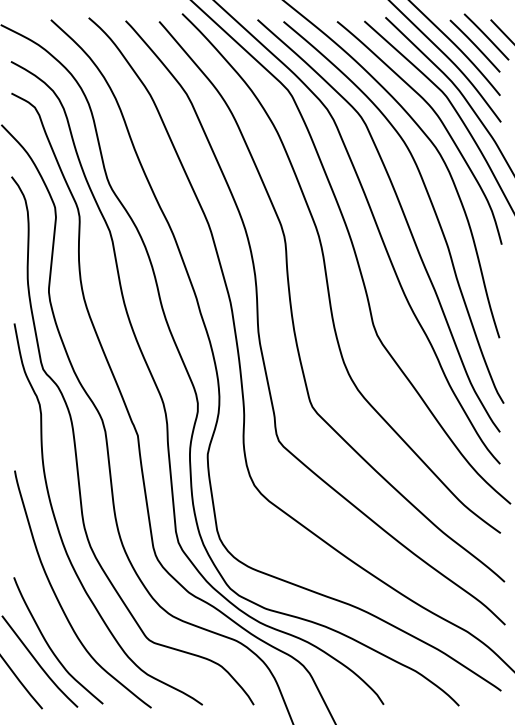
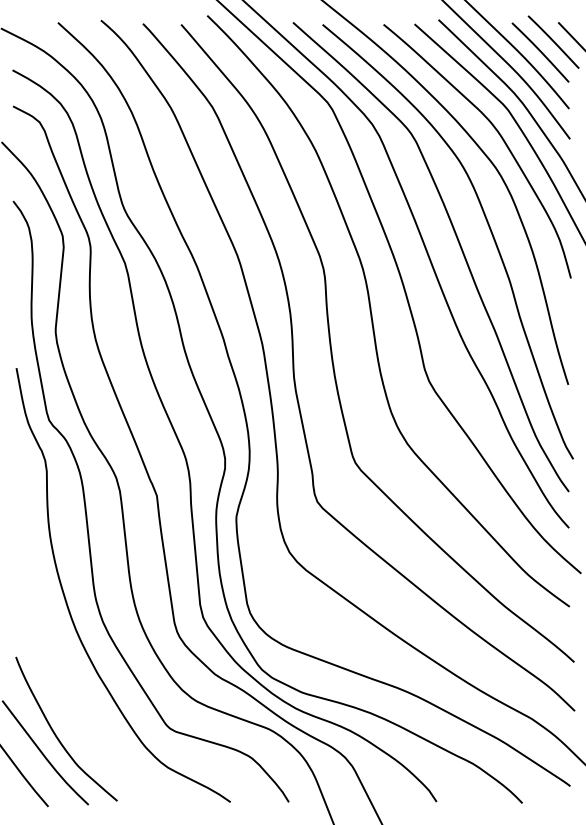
curve: (59, 600) -> (67, 683), removed

